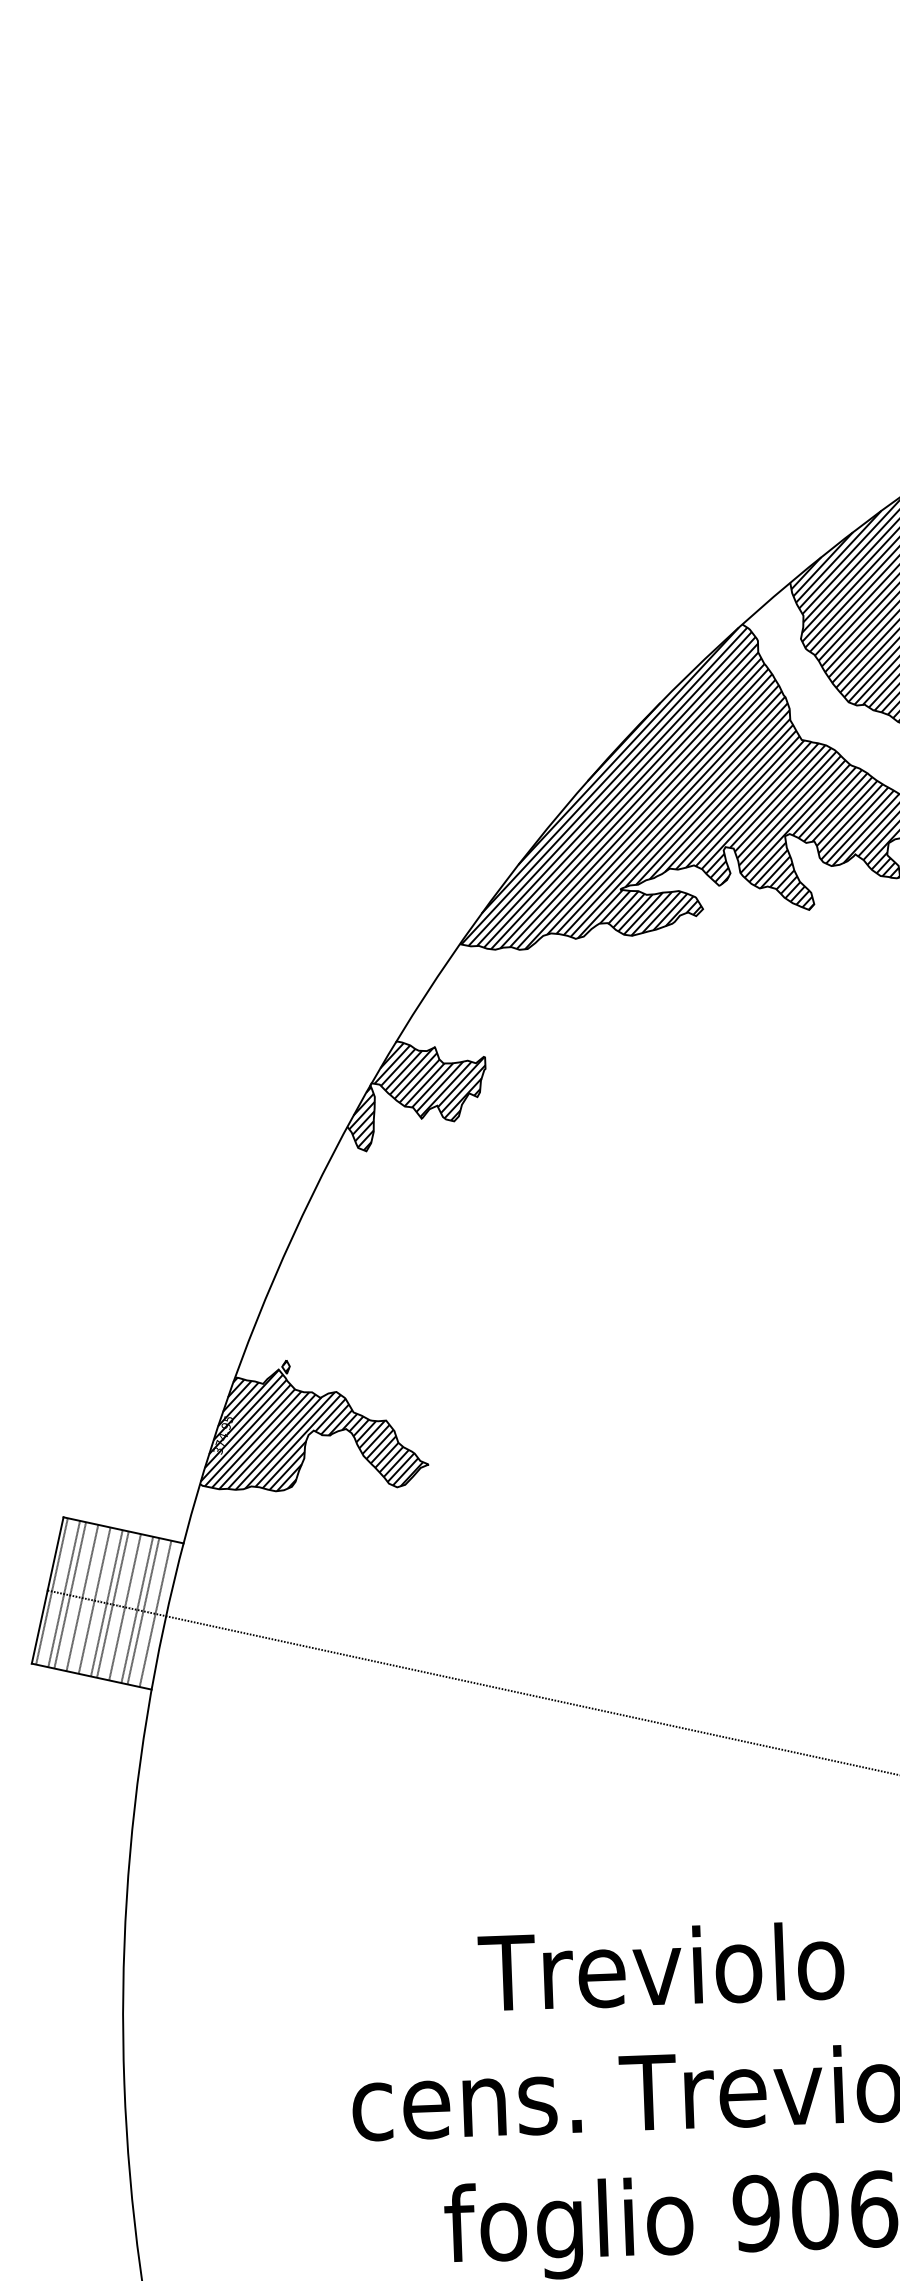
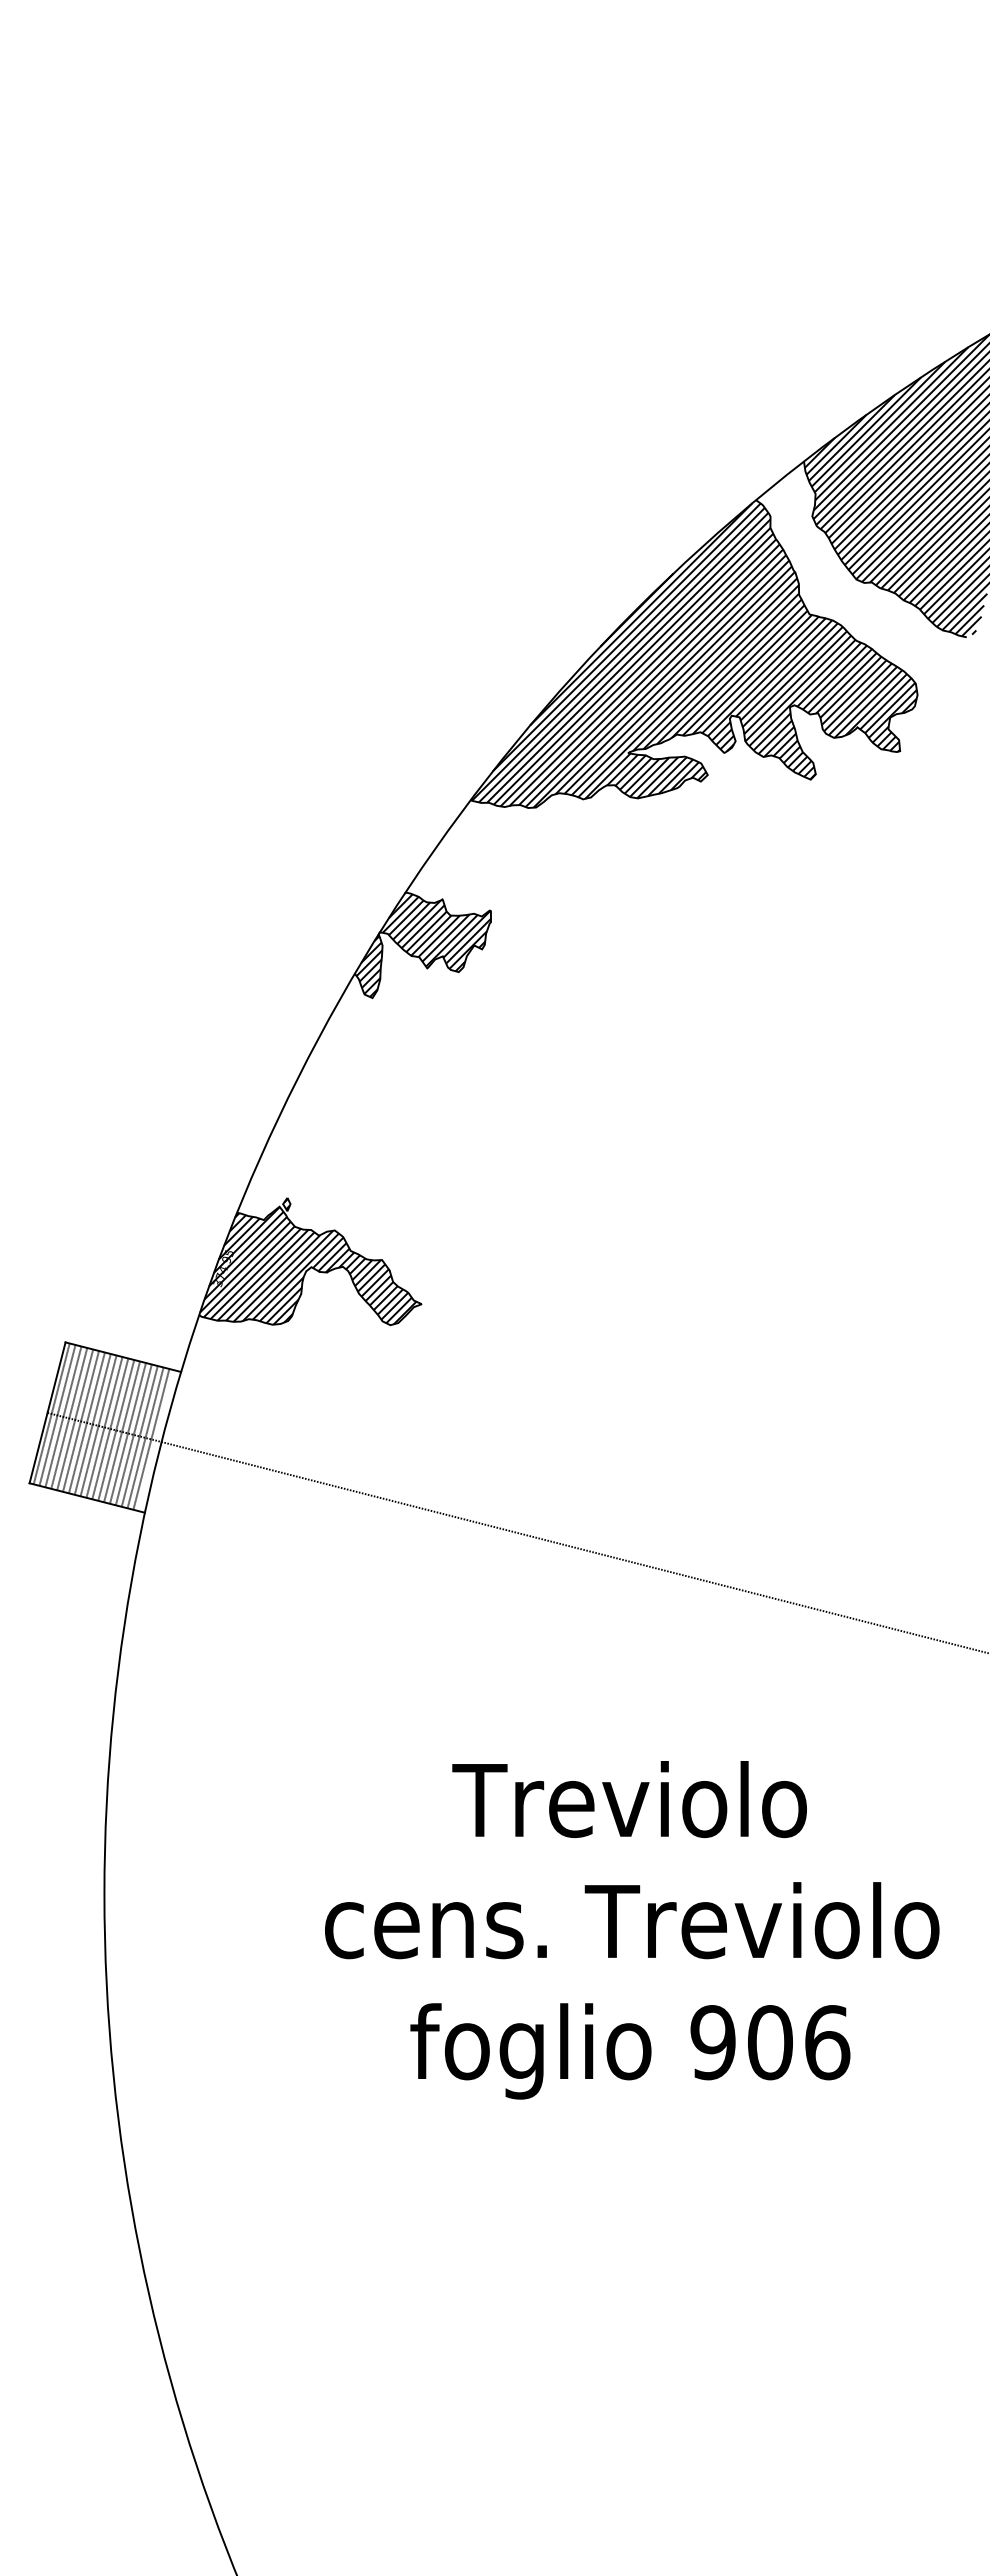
line: (57, 1591) -> (57, 1414), added
line: (76, 1596) -> (75, 1419), added
line: (88, 1598) -> (86, 1422), added
line: (100, 1601) -> (98, 1425), added
line: (119, 1605) -> (116, 1429), added
line: (131, 1608) -> (128, 1433), added
line: (149, 1612) -> (145, 1437), added

